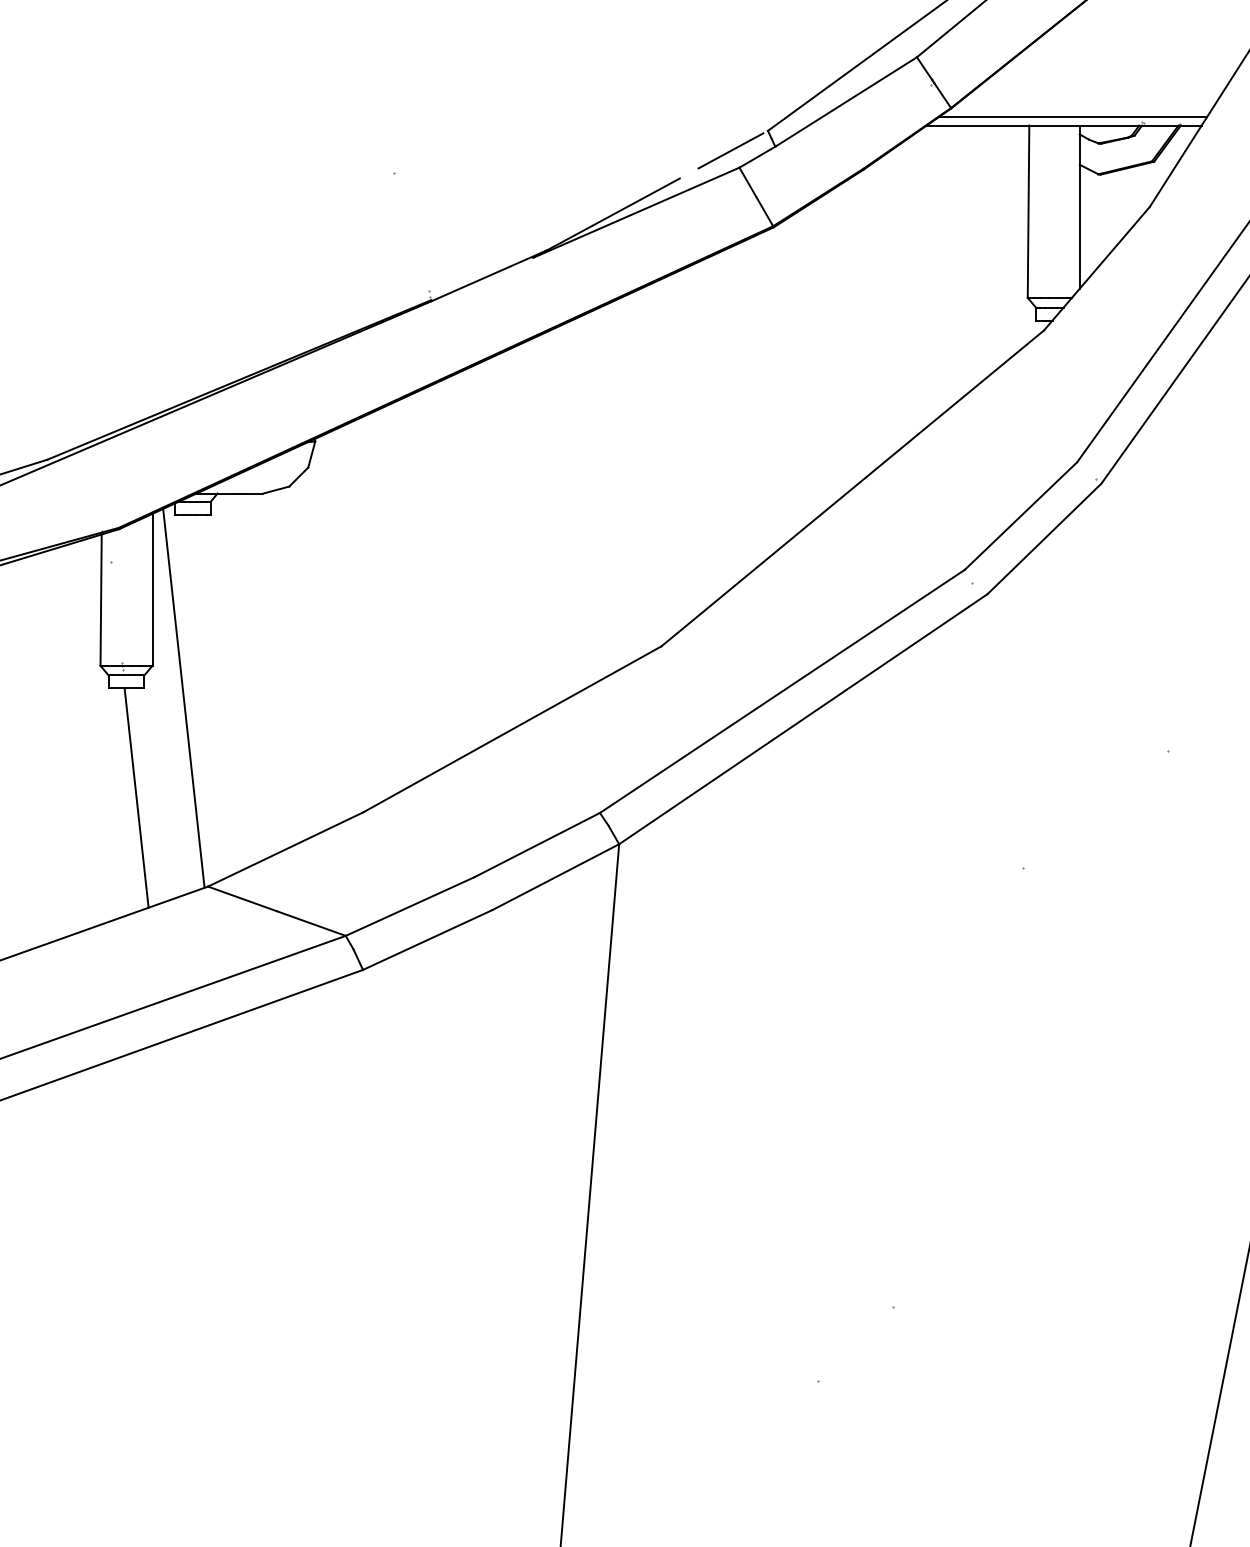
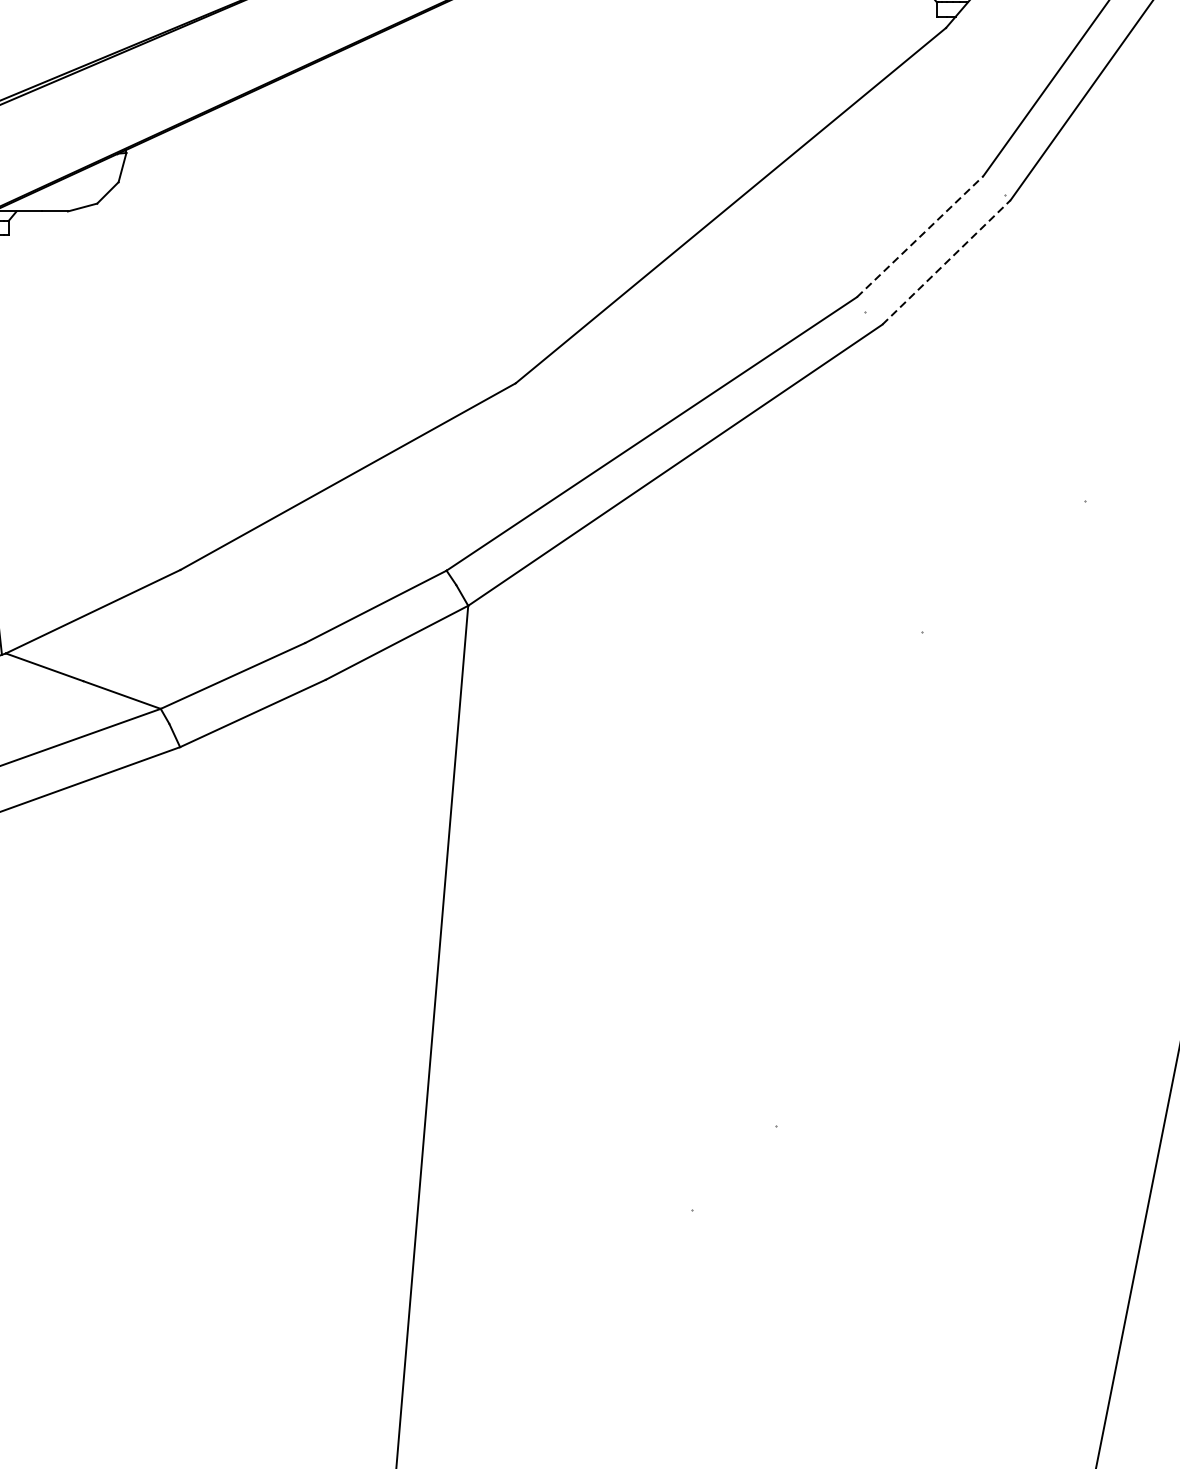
line: (1021, 516) -> (920, 237), solid -> dashed
line: (1044, 538) -> (946, 261), solid -> dashed

